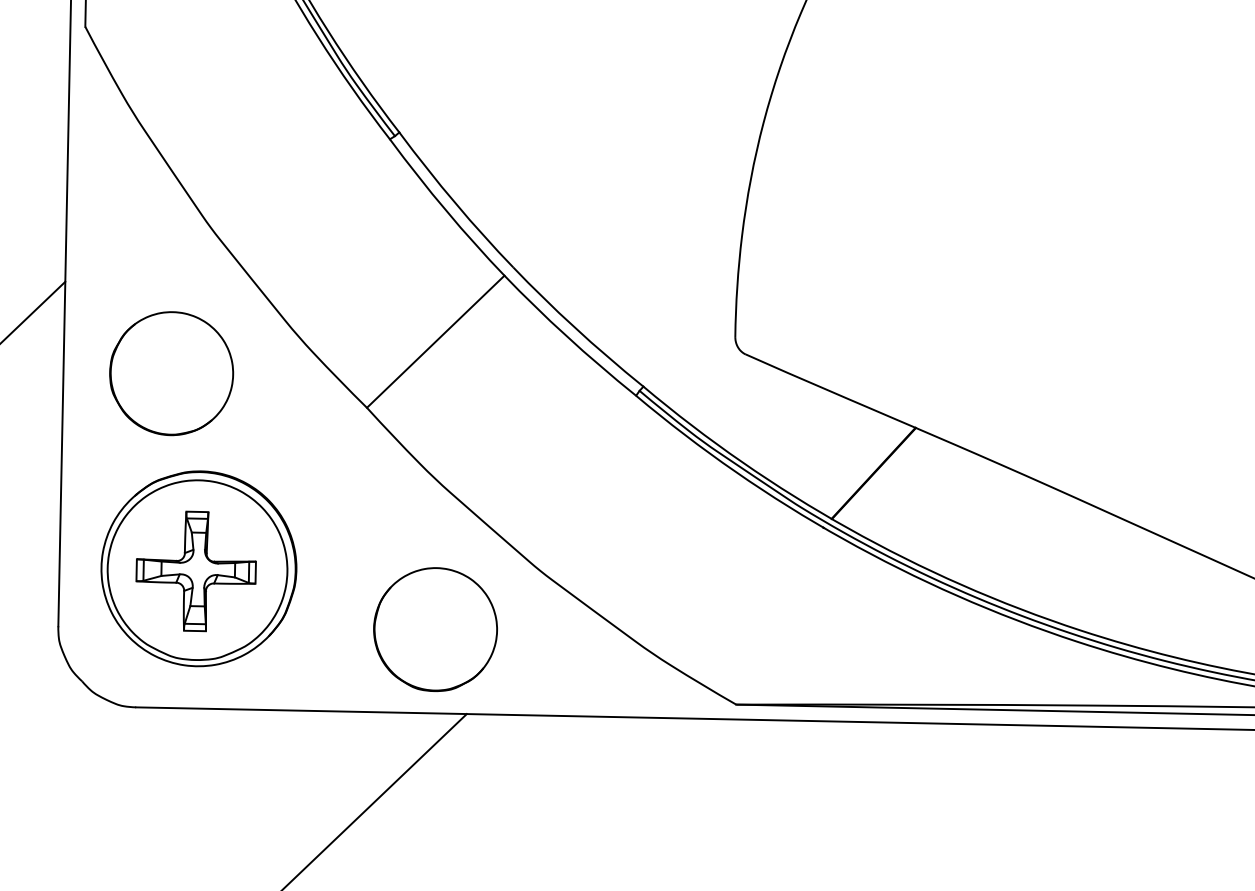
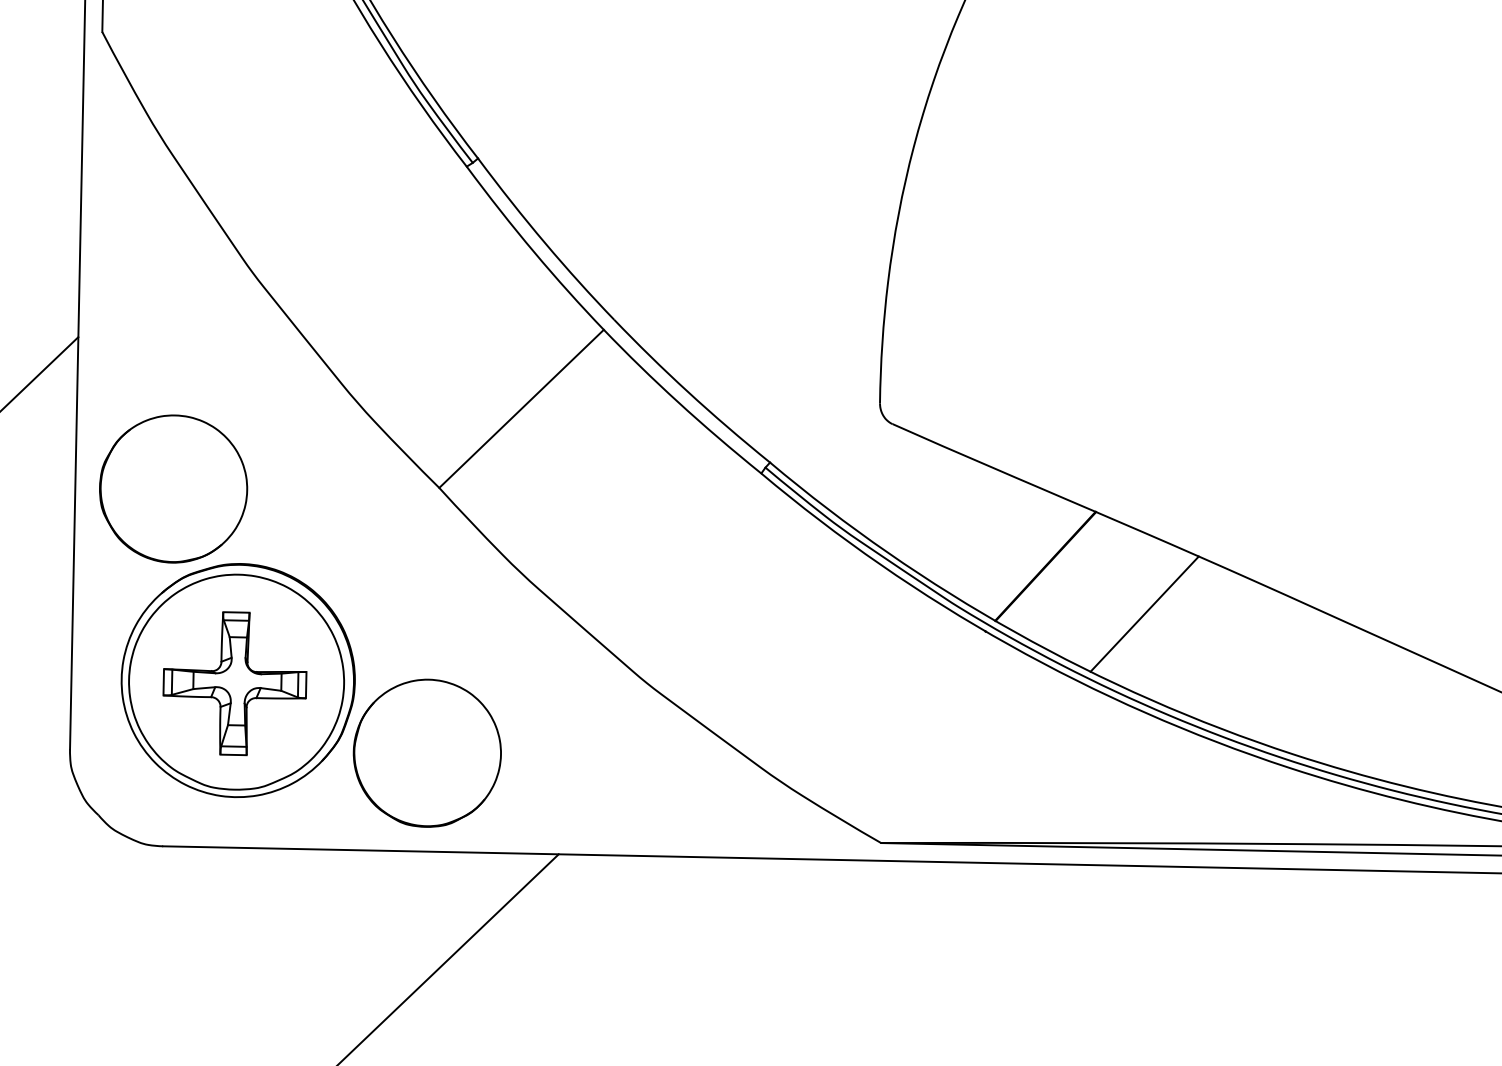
part: (171, 373) -> (173, 488), moved
line: (956, 512) -> (1144, 613), added
part: (434, 628) -> (426, 752), moved

